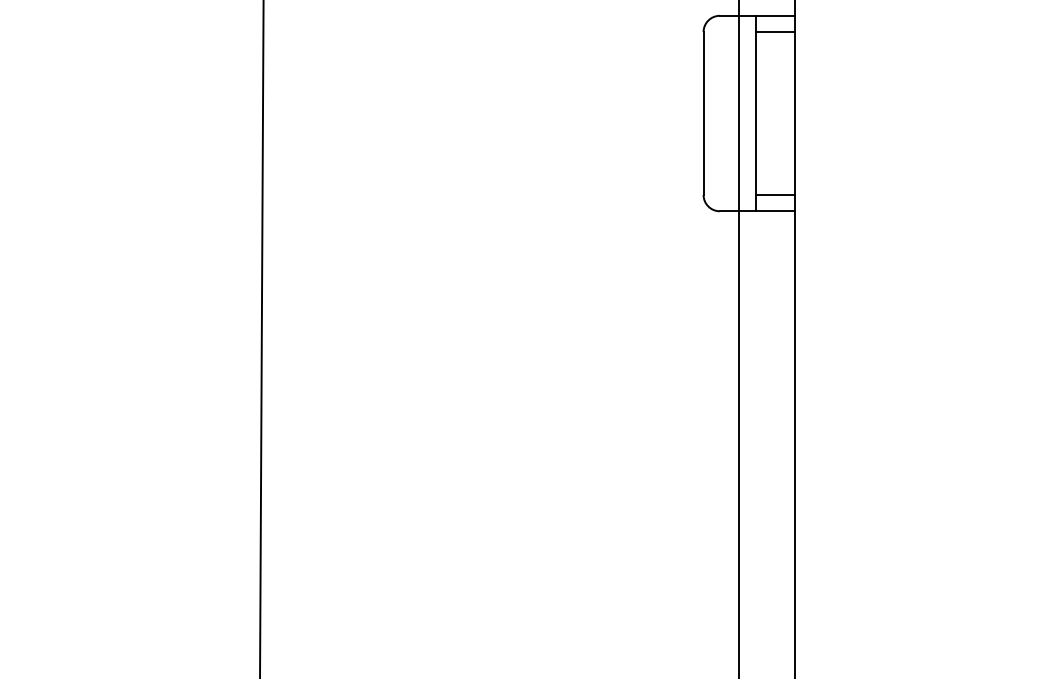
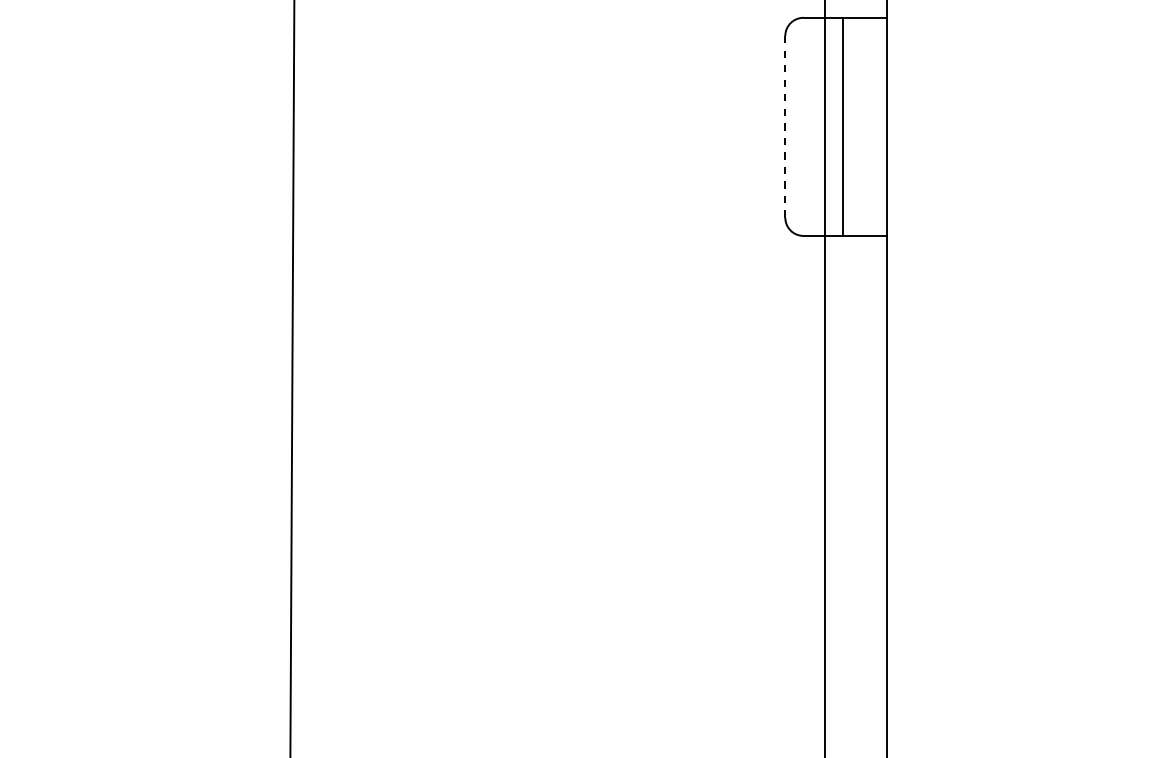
line: (775, 32) -> (865, 36), removed
line: (703, 113) -> (785, 126), solid -> dashed
line: (775, 194) -> (865, 217), removed

